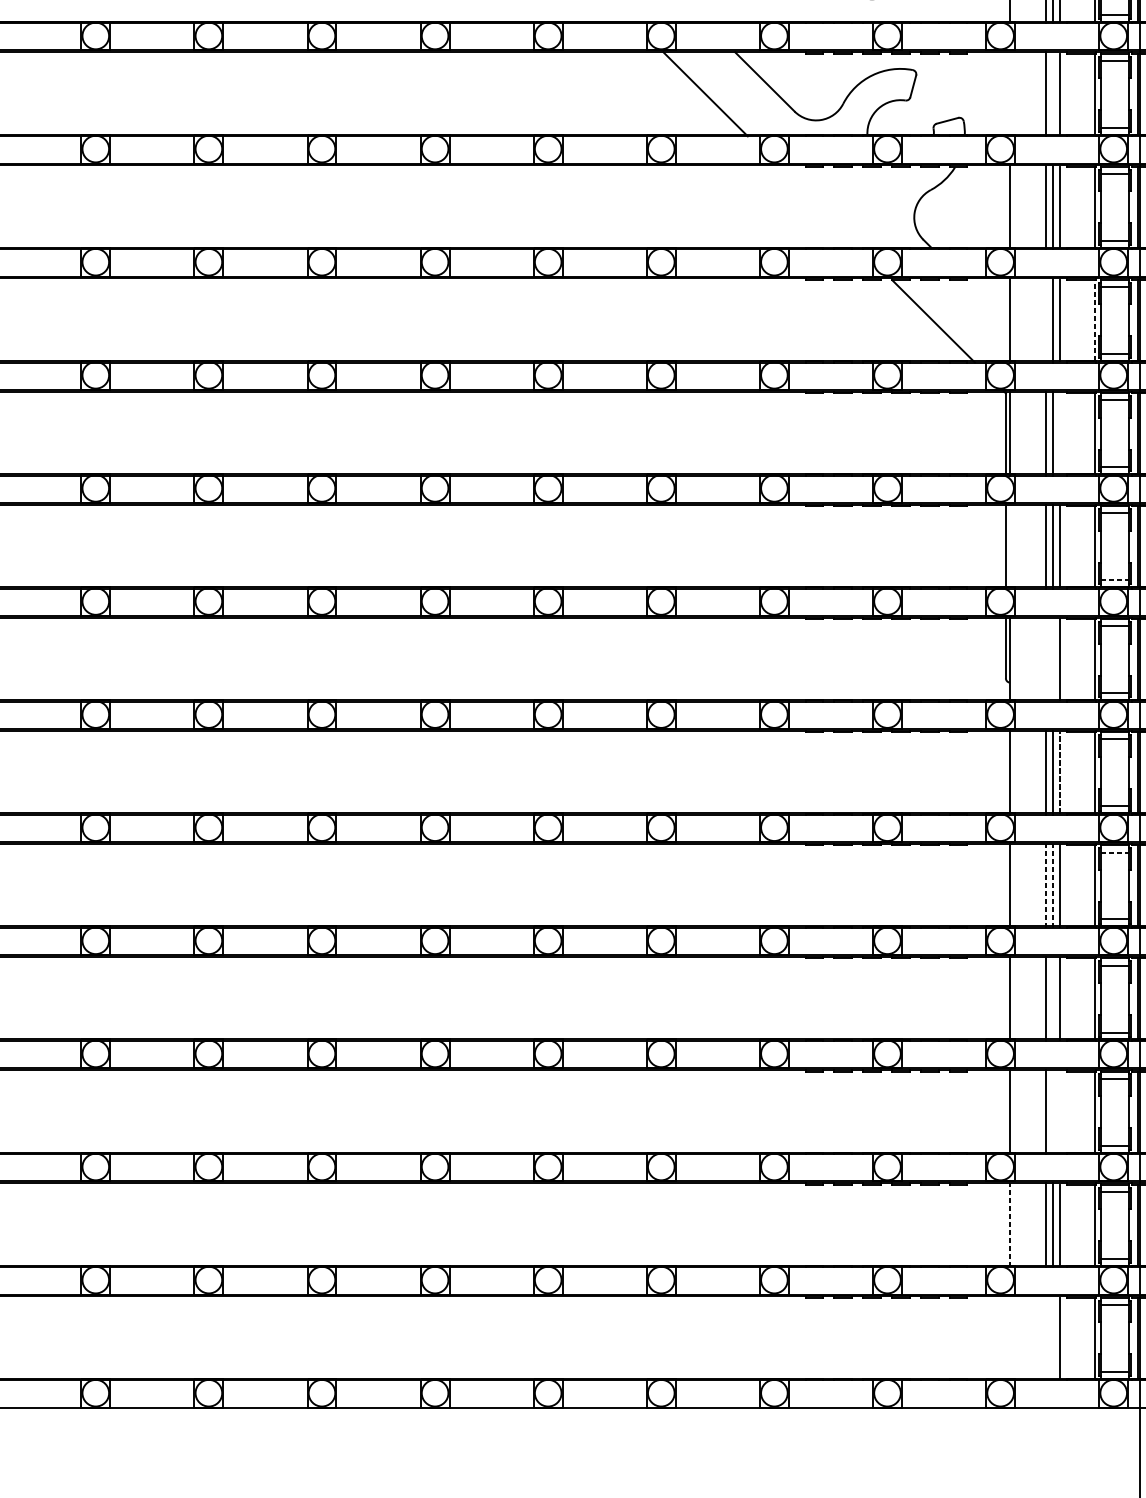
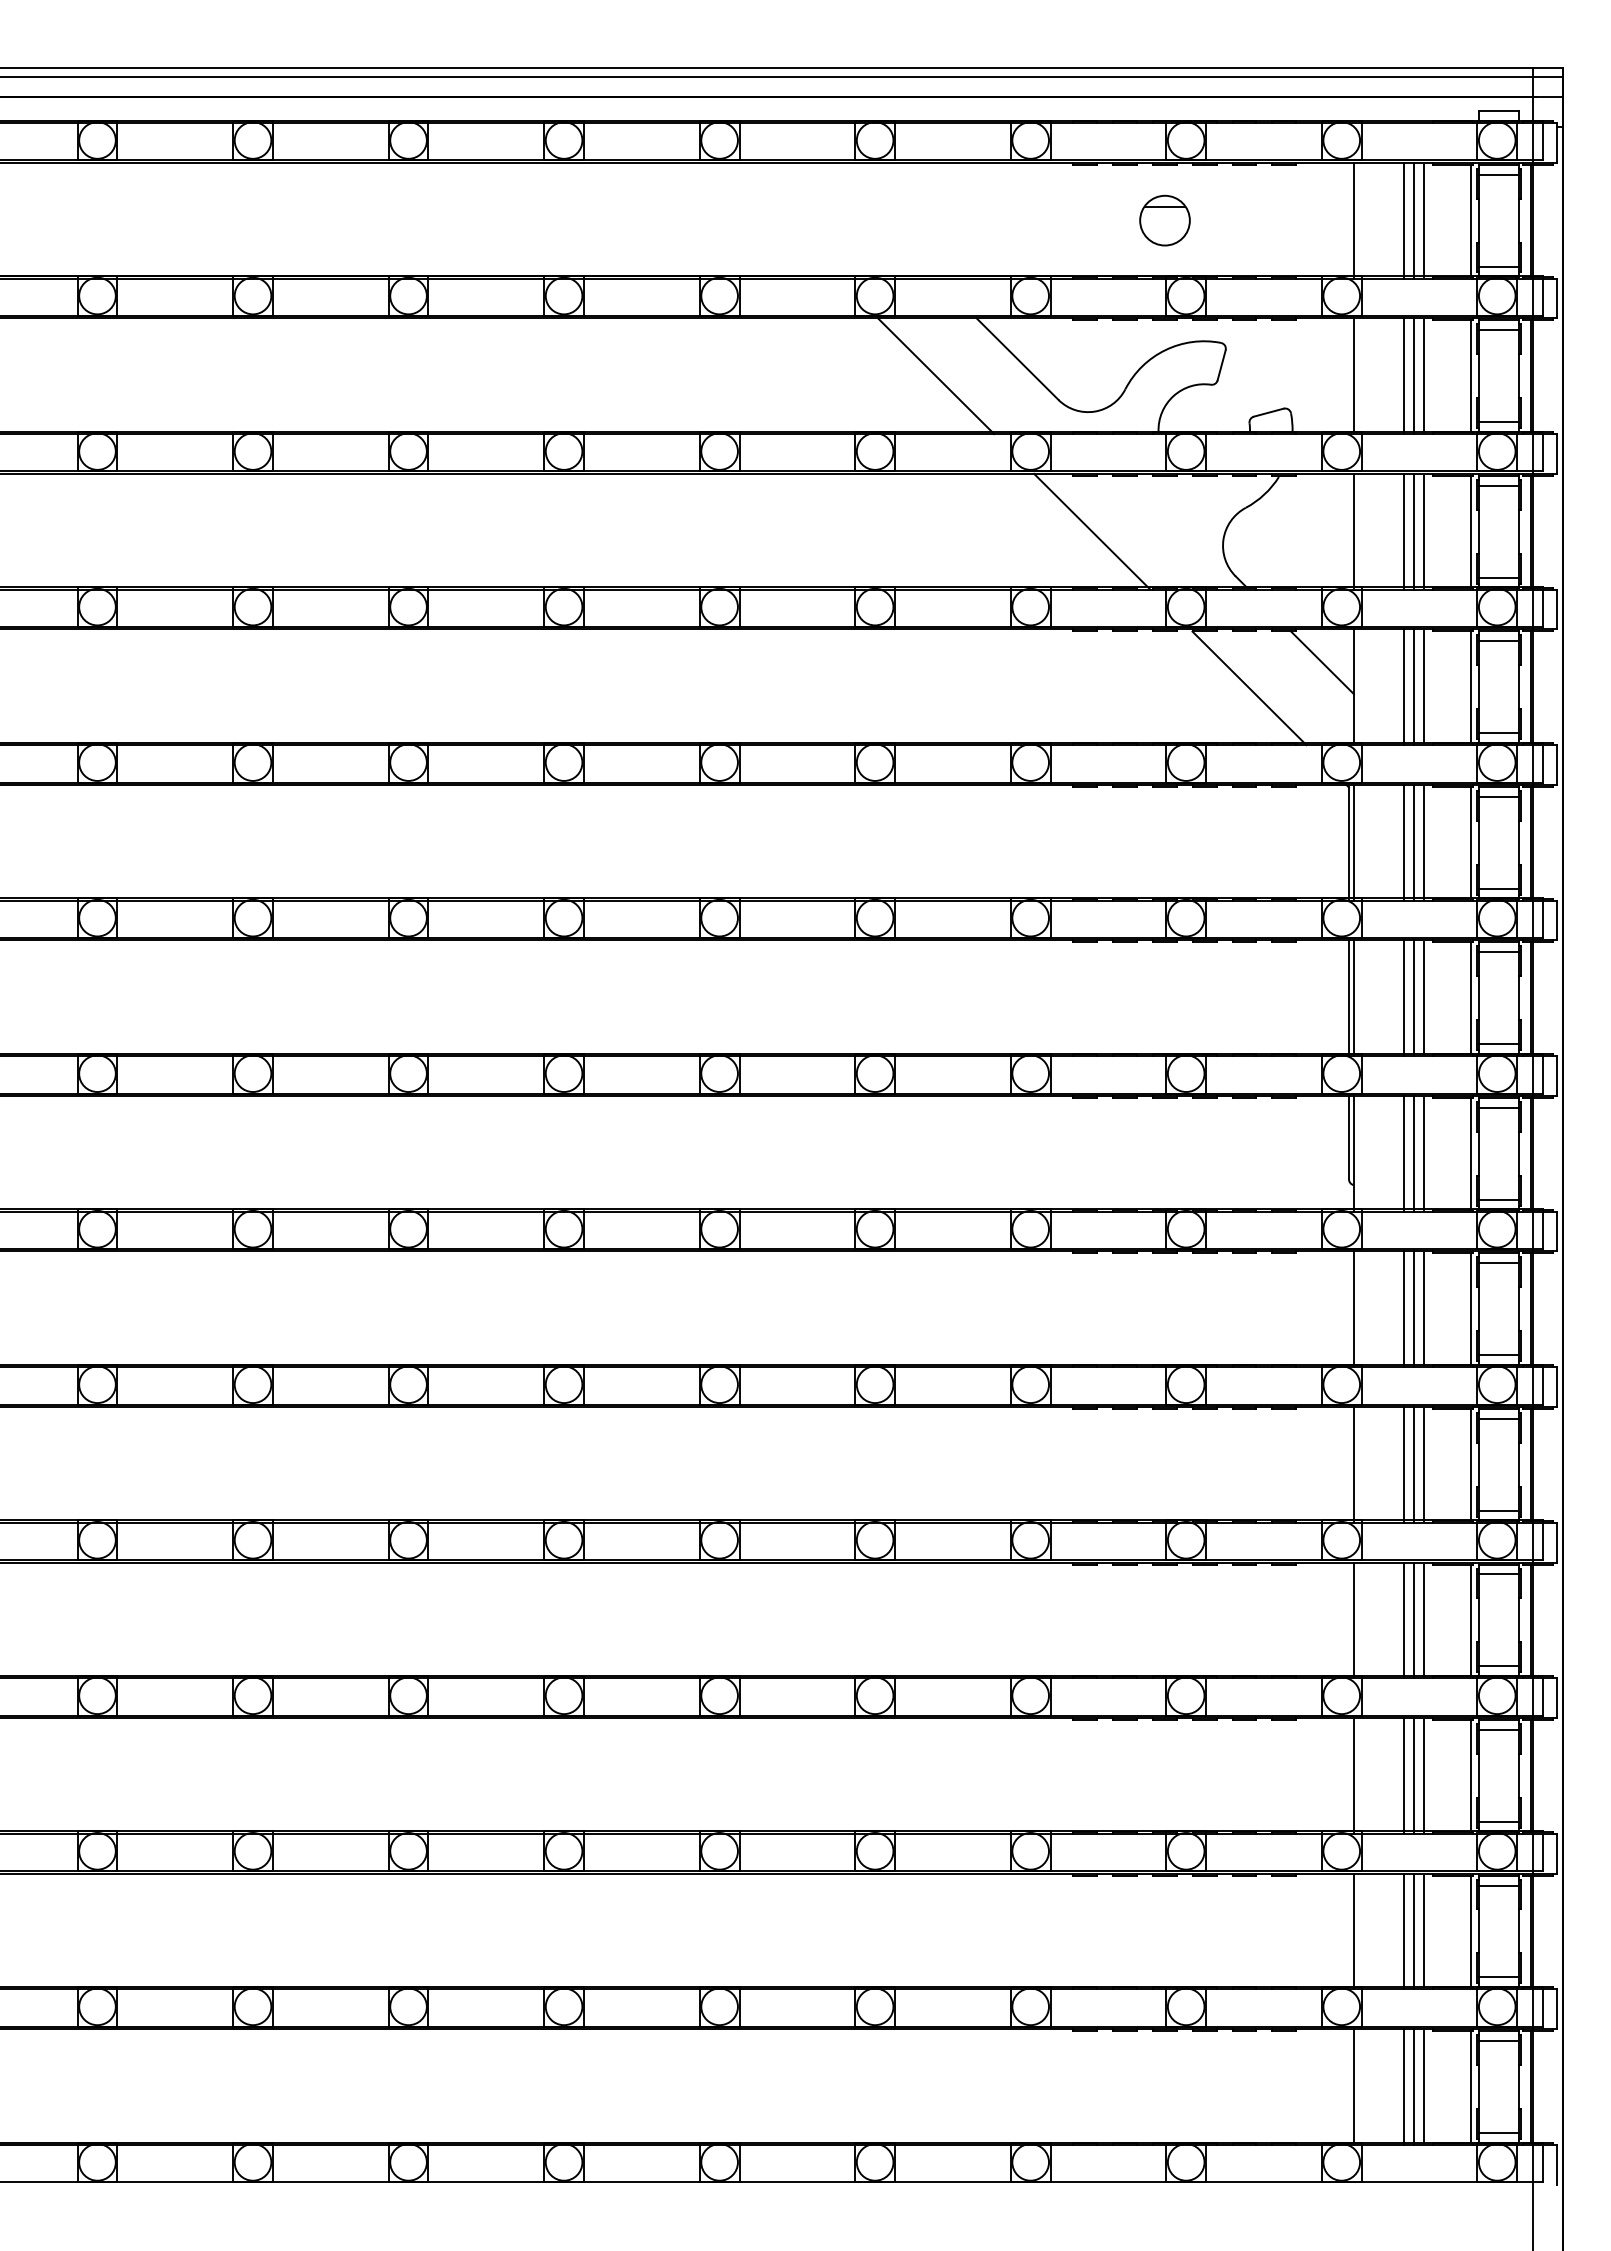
line: (1009, 94) -> (1353, 376), added
line: (1052, 94) -> (1413, 376), added
line: (819, 207) -> (1092, 531), added
line: (985, 302) -> (1321, 662), added
line: (1045, 320) -> (1403, 687), added
line: (1094, 320) -> (1471, 687), dashed -> solid
line: (1060, 433) -> (1423, 842), added
line: (1009, 546) -> (1353, 998), added
line: (1115, 580) -> (1499, 1044), dashed -> solid
line: (1045, 659) -> (1403, 1153), added
line: (1052, 659) -> (1413, 1153), added
line: (1060, 772) -> (1423, 1309), dashed -> solid
line: (1115, 852) -> (1499, 1418), dashed -> solid
line: (1045, 885) -> (1403, 1464), dashed -> solid
line: (1052, 885) -> (1413, 1464), dashed -> solid
line: (1052, 999) -> (1413, 1620), added
line: (1052, 1111) -> (1413, 1775), added
line: (1060, 1111) -> (1423, 1775), added
line: (1009, 1225) -> (1353, 1931), dashed -> solid
line: (1009, 1338) -> (1353, 2086), added
line: (1045, 1338) -> (1403, 2086), added
line: (1052, 1338) -> (1413, 2086), added

